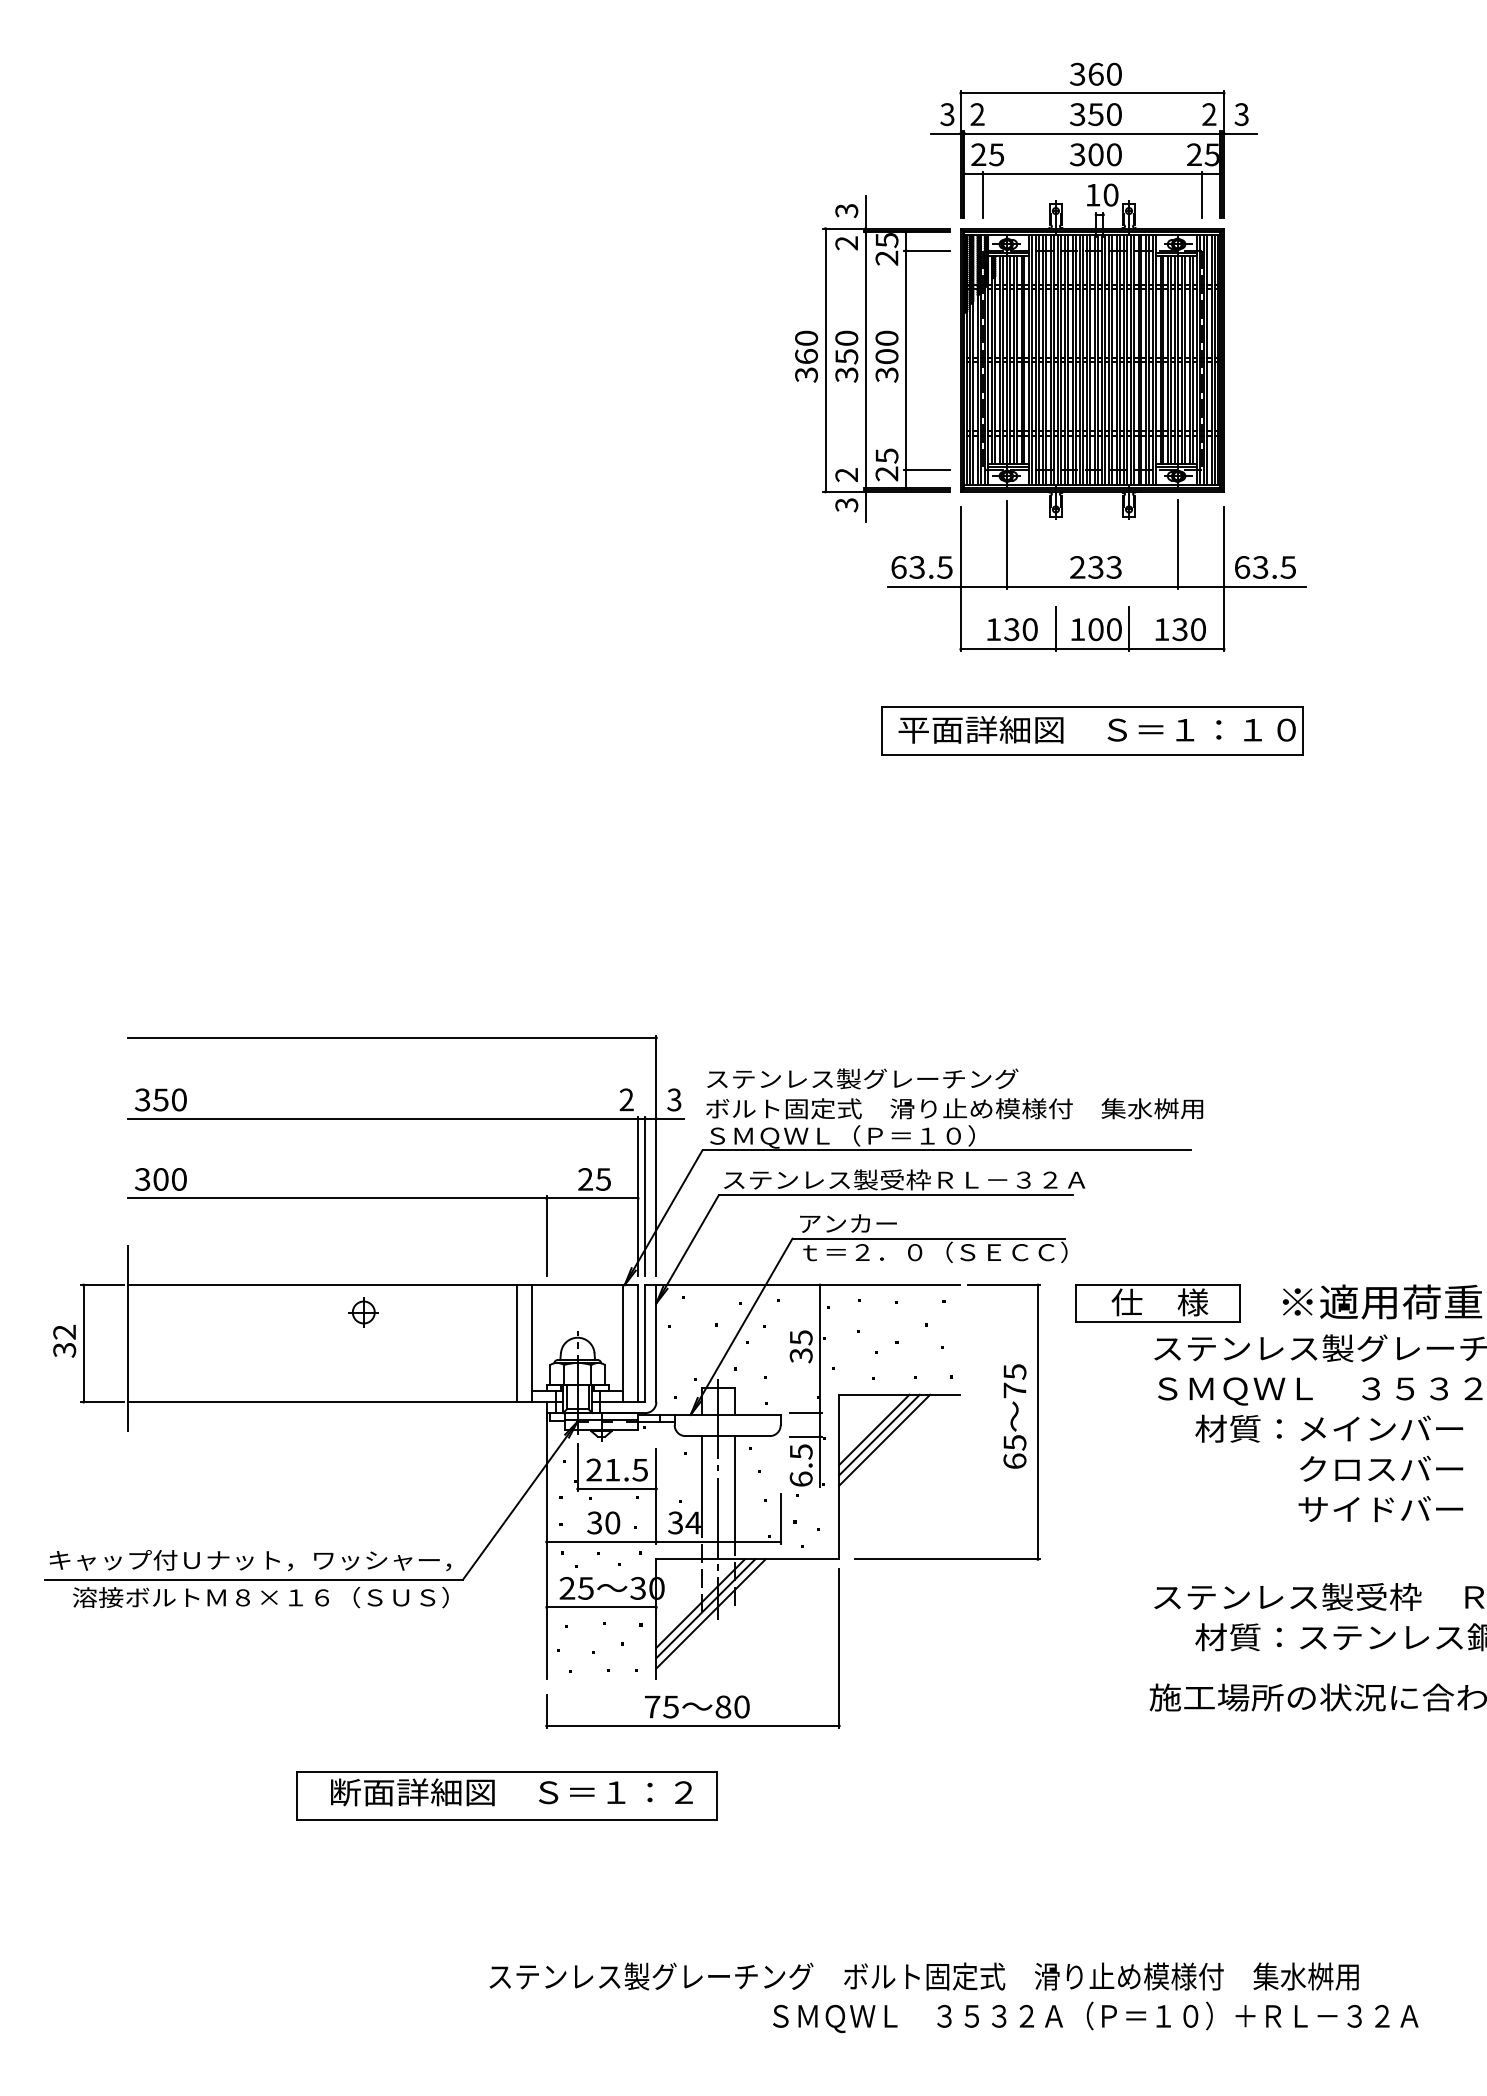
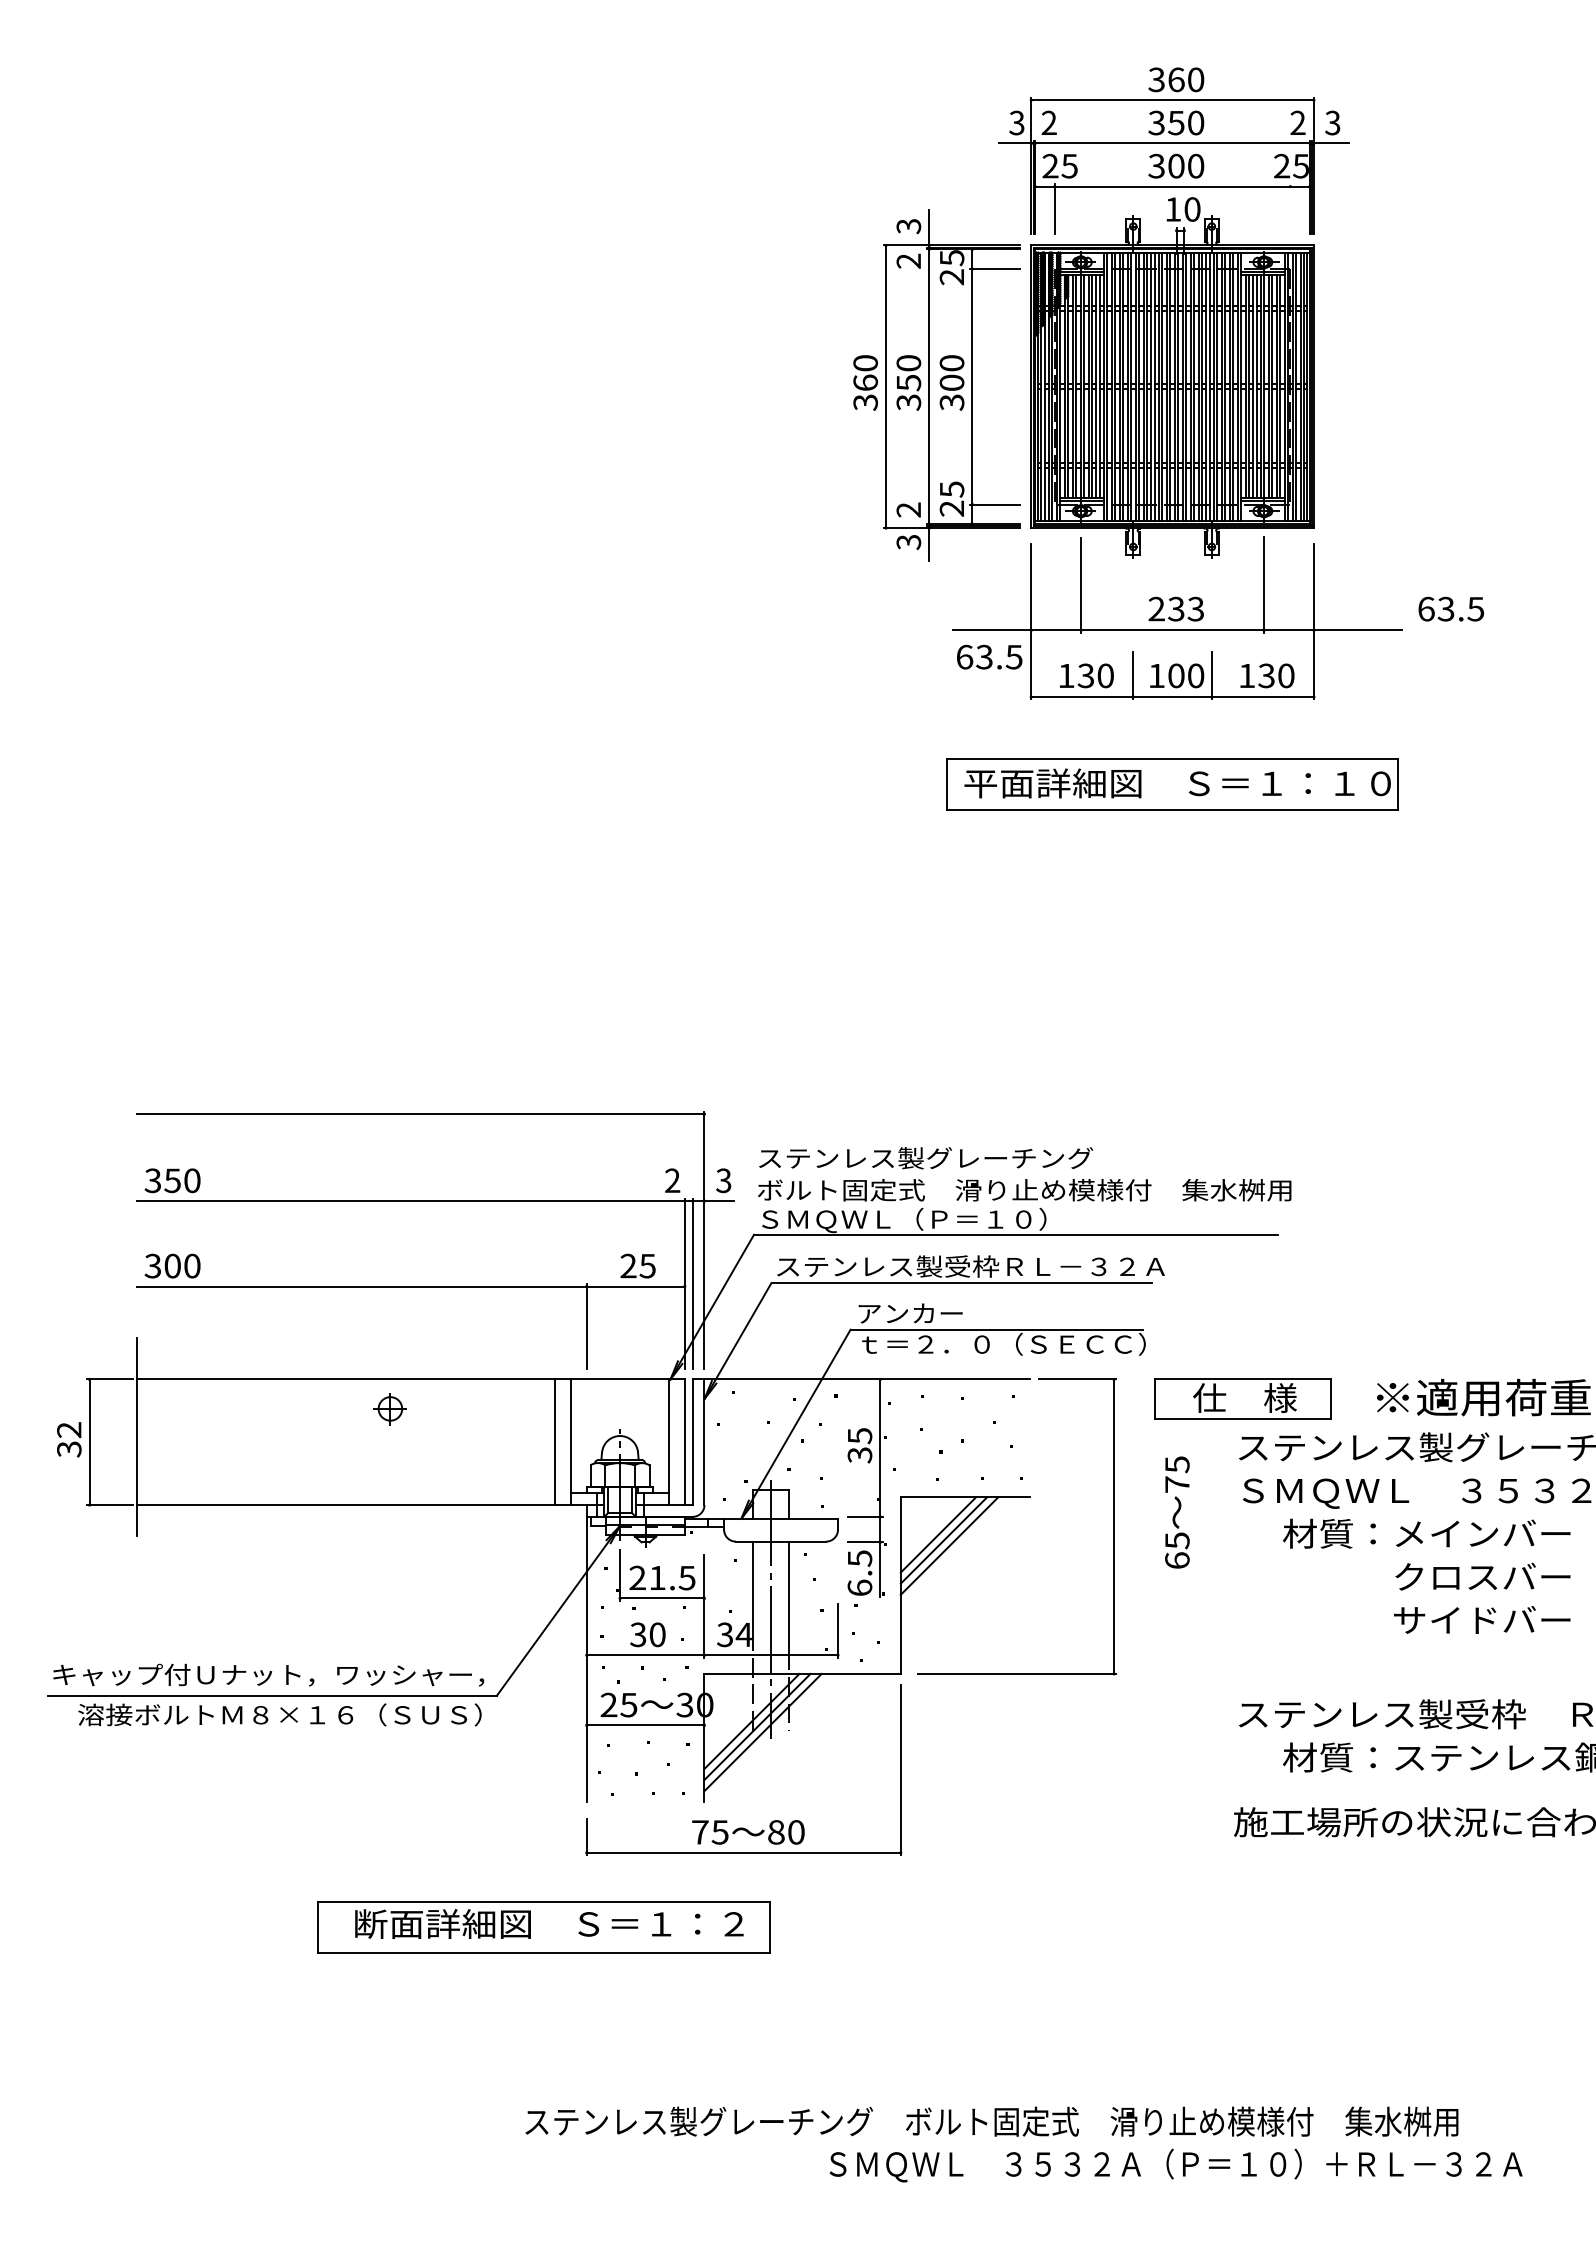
line: (1202, 194) -> (1290, 208), removed
text: (921, 566) -> (989, 656), moved
text: (1264, 566) -> (1450, 608), moved
text: (1015, 1416) -> (1177, 1512), moved

